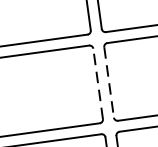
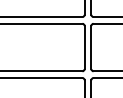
line: (109, 82) -> (91, 47), dashed -> solid
line: (97, 83) -> (84, 47), dashed -> solid

